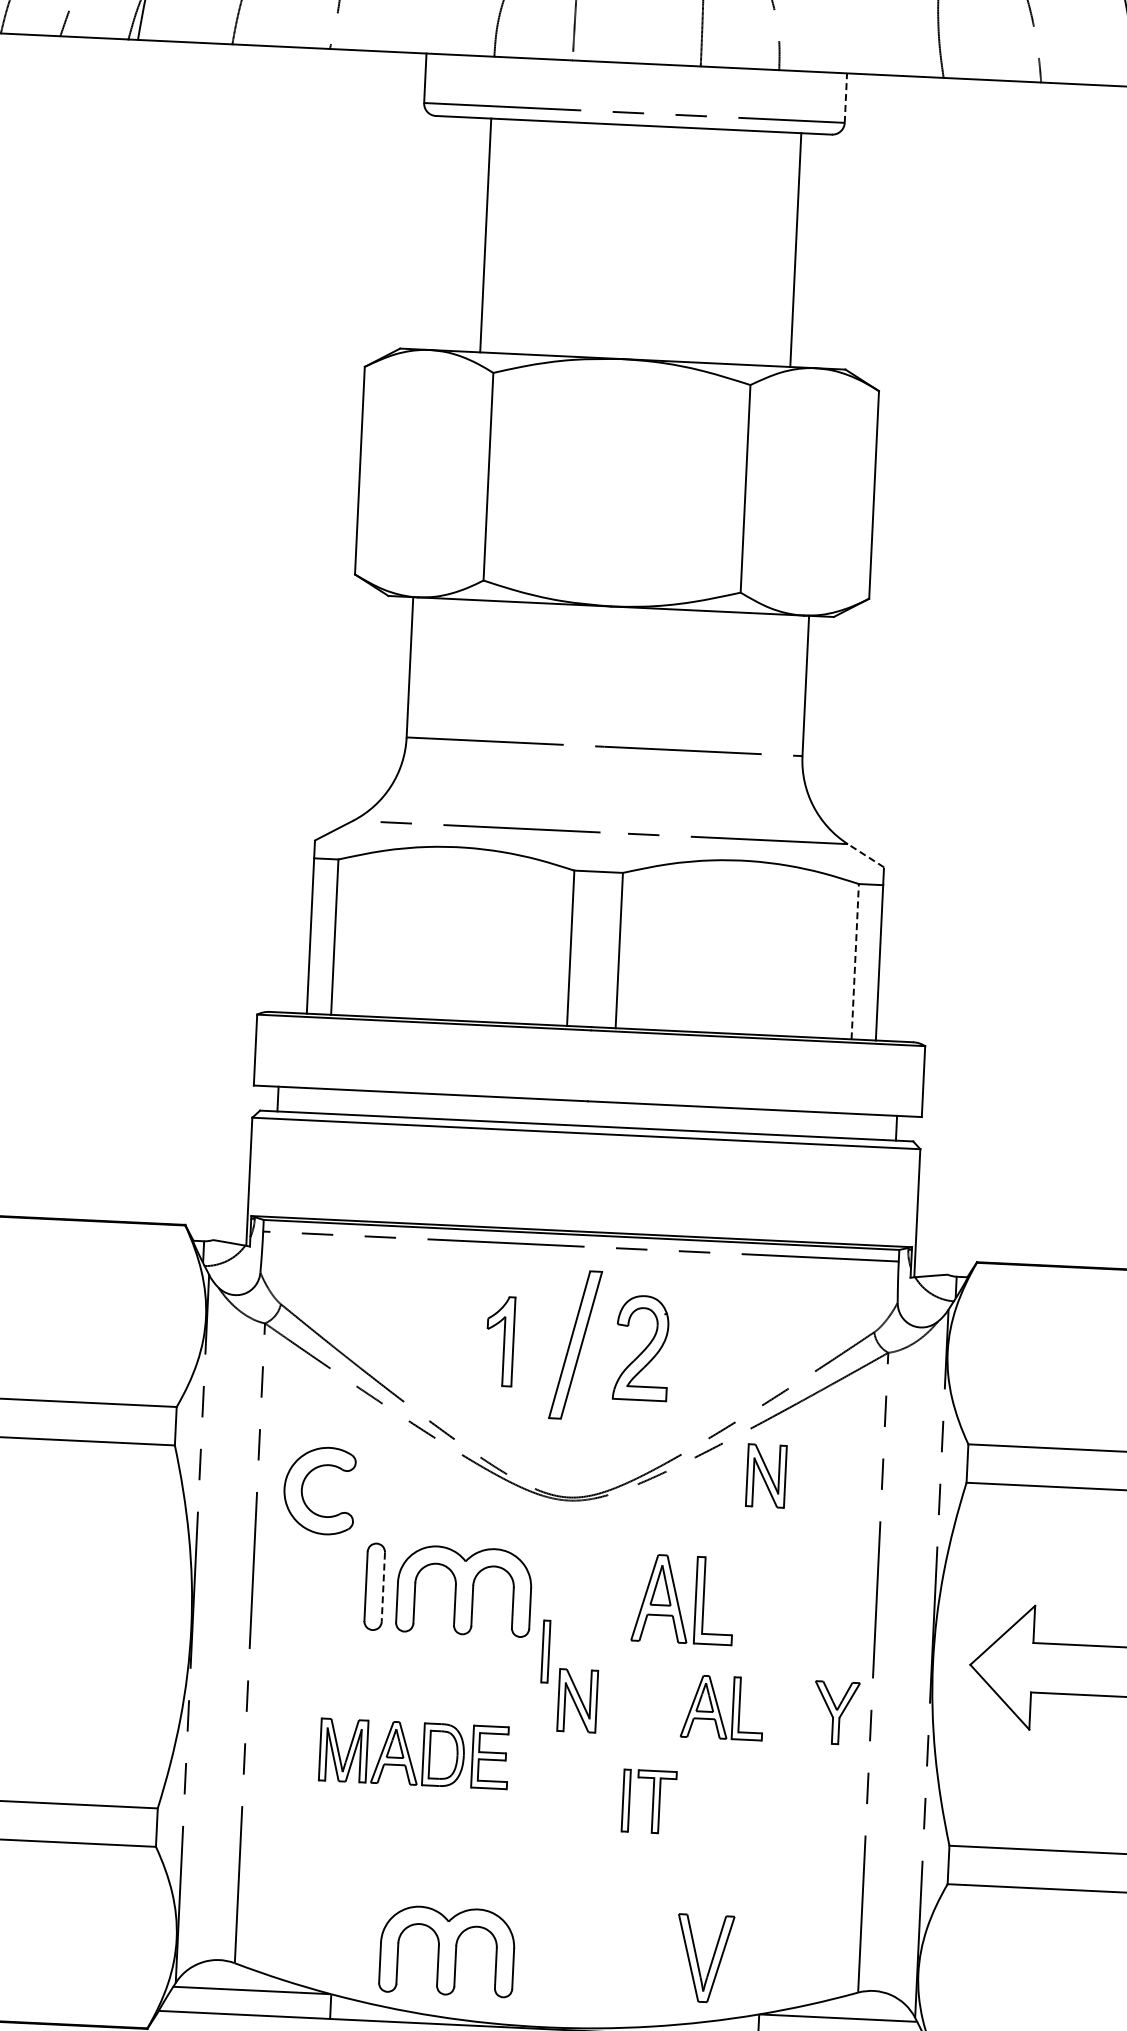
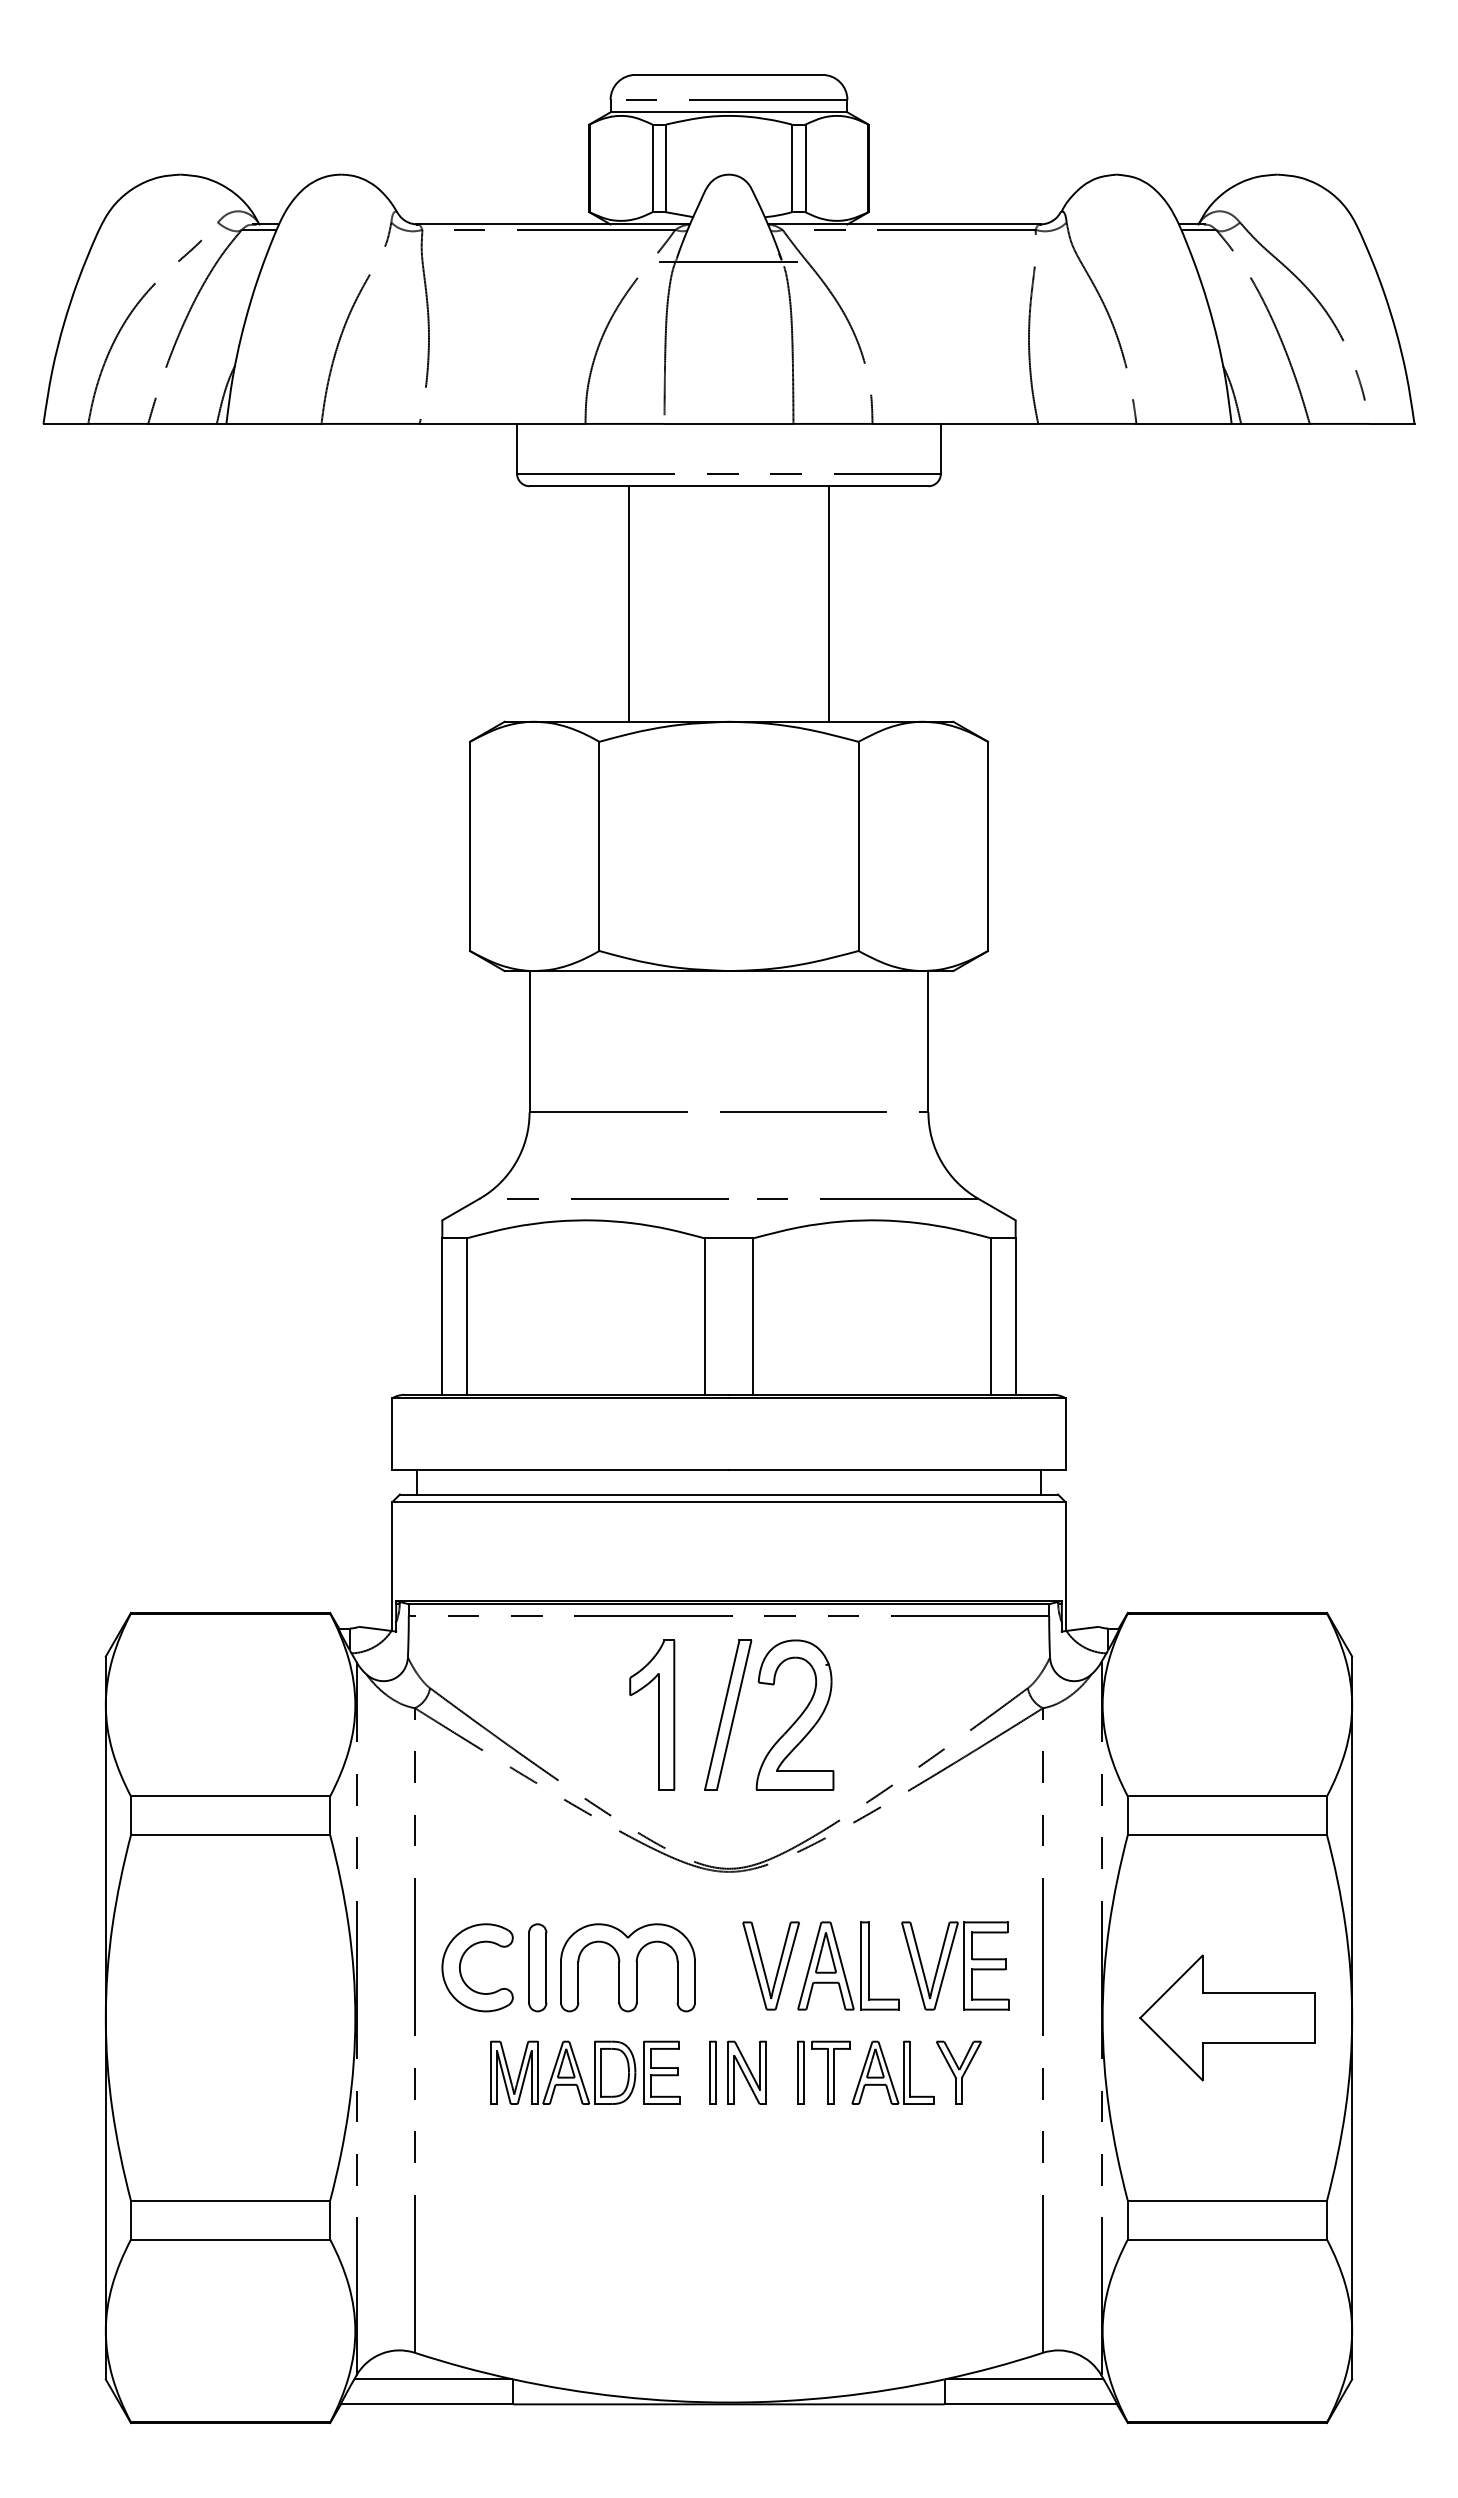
line: (845, 97) -> (940, 448), dashed -> solid
line: (485, 234) -> (629, 603), moved
line: (795, 249) -> (828, 603), moved
line: (865, 855) -> (996, 1209), dashed -> solid
line: (855, 961) -> (991, 1316), dashed -> solid
part: (500, 1340) -> (652, 1714), size x1.67
part: (641, 1347) -> (794, 1714), size x1.43
part: (765, 1475) -> (925, 1837), removed
part: (303, 1485) -> (461, 1963), moved
line: (383, 1586) -> (546, 1967), dashed -> solid
part: (782, 1600) -> (948, 1962), added
part: (545, 1651) -> (712, 2072), moved
part: (836, 1712) -> (958, 2072), moved
part: (414, 1753) -> (585, 2072), moved
part: (648, 1801) -> (823, 2072), moved
part: (446, 1950) -> (627, 2330), removed
part: (698, 1959) -> (764, 1967), moved

